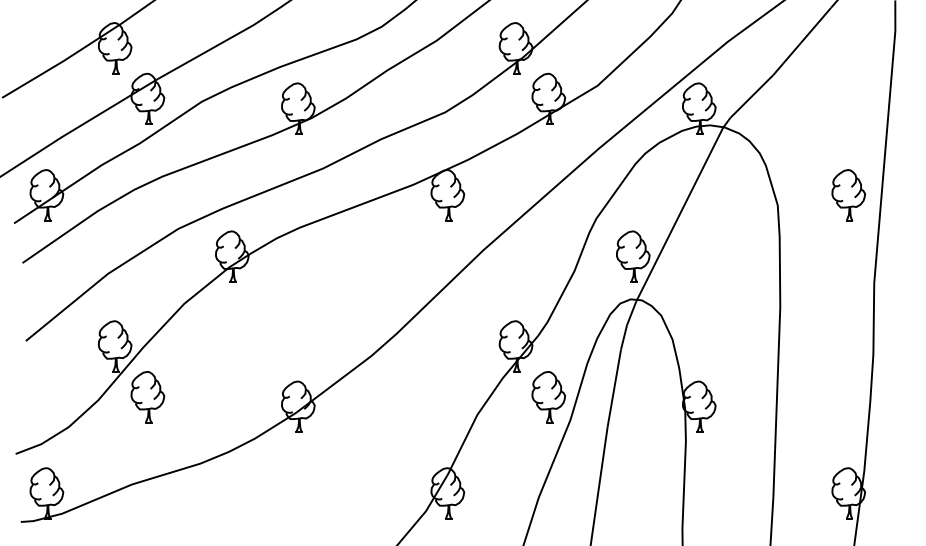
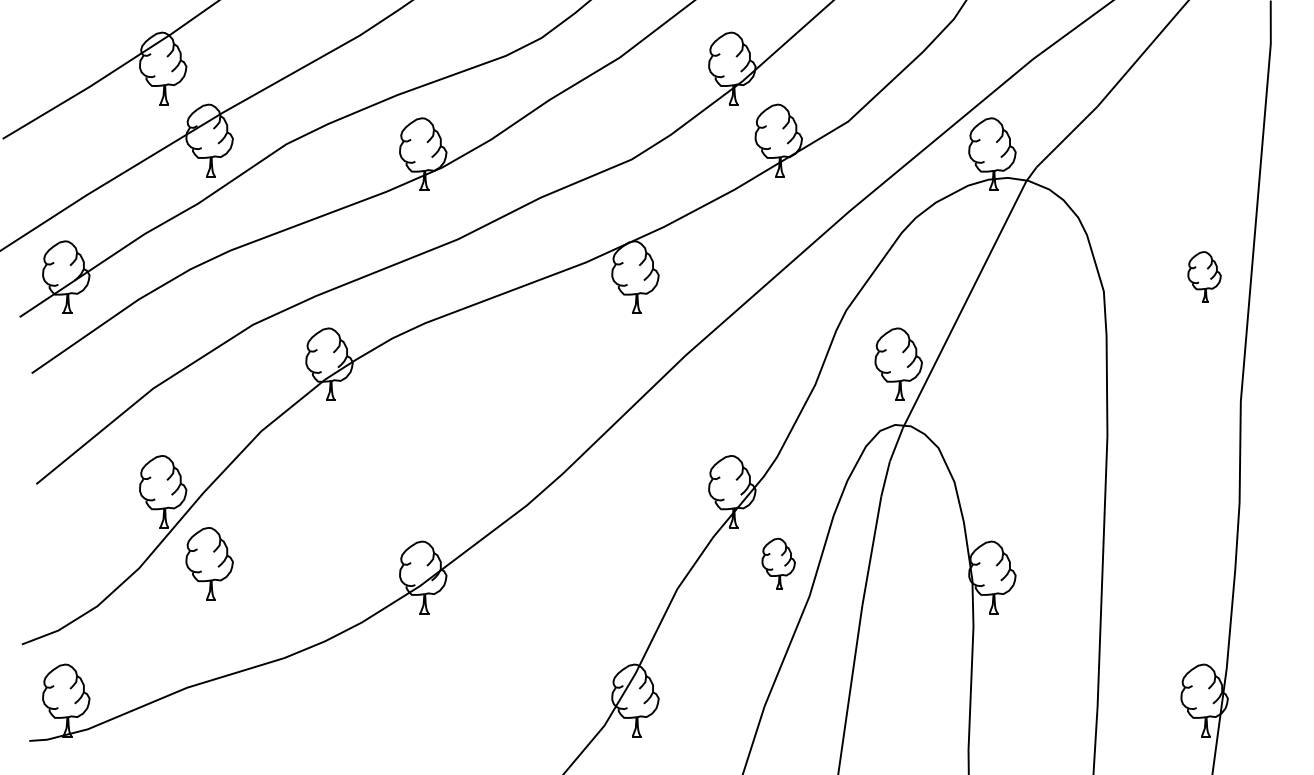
part: (848, 194) -> (1204, 276), size x0.7
part: (548, 396) -> (778, 563), size x0.7

